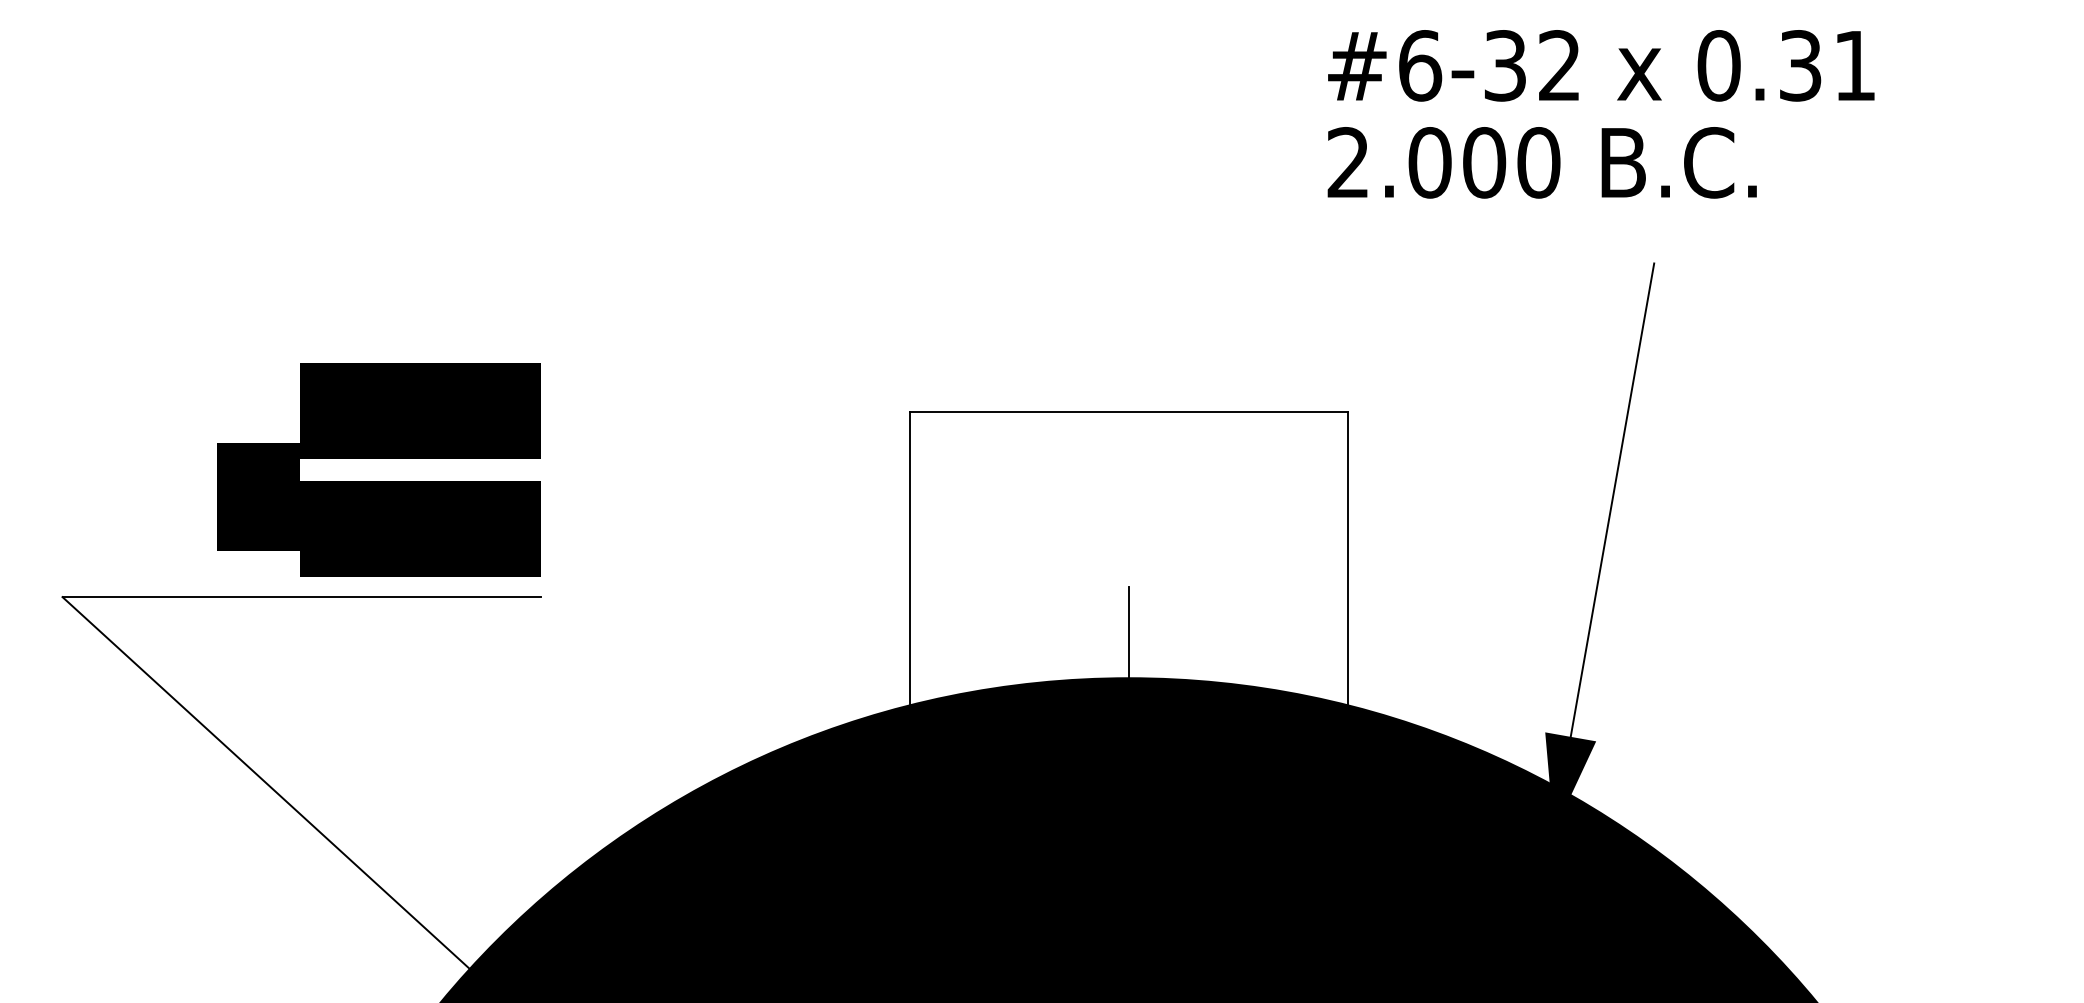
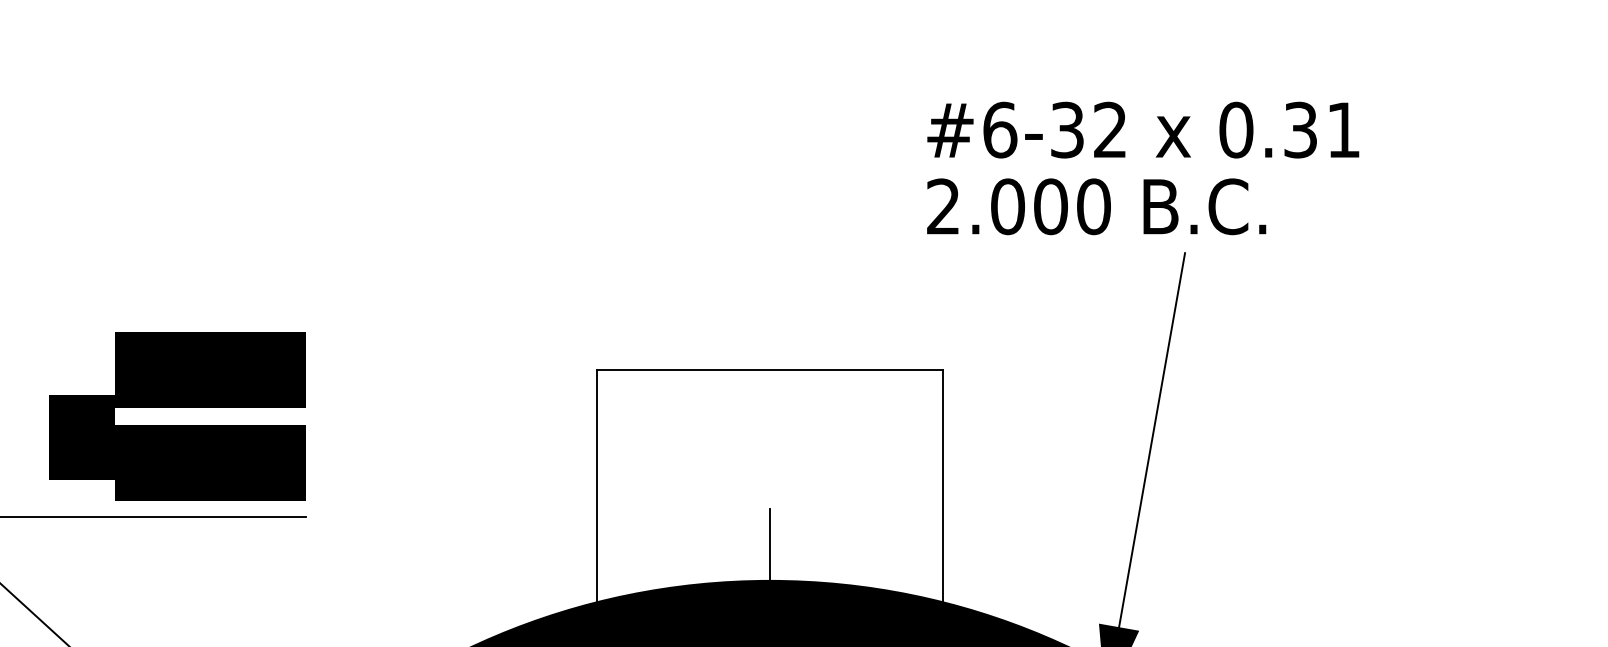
text: (1600, 114) -> (1142, 168), moved

